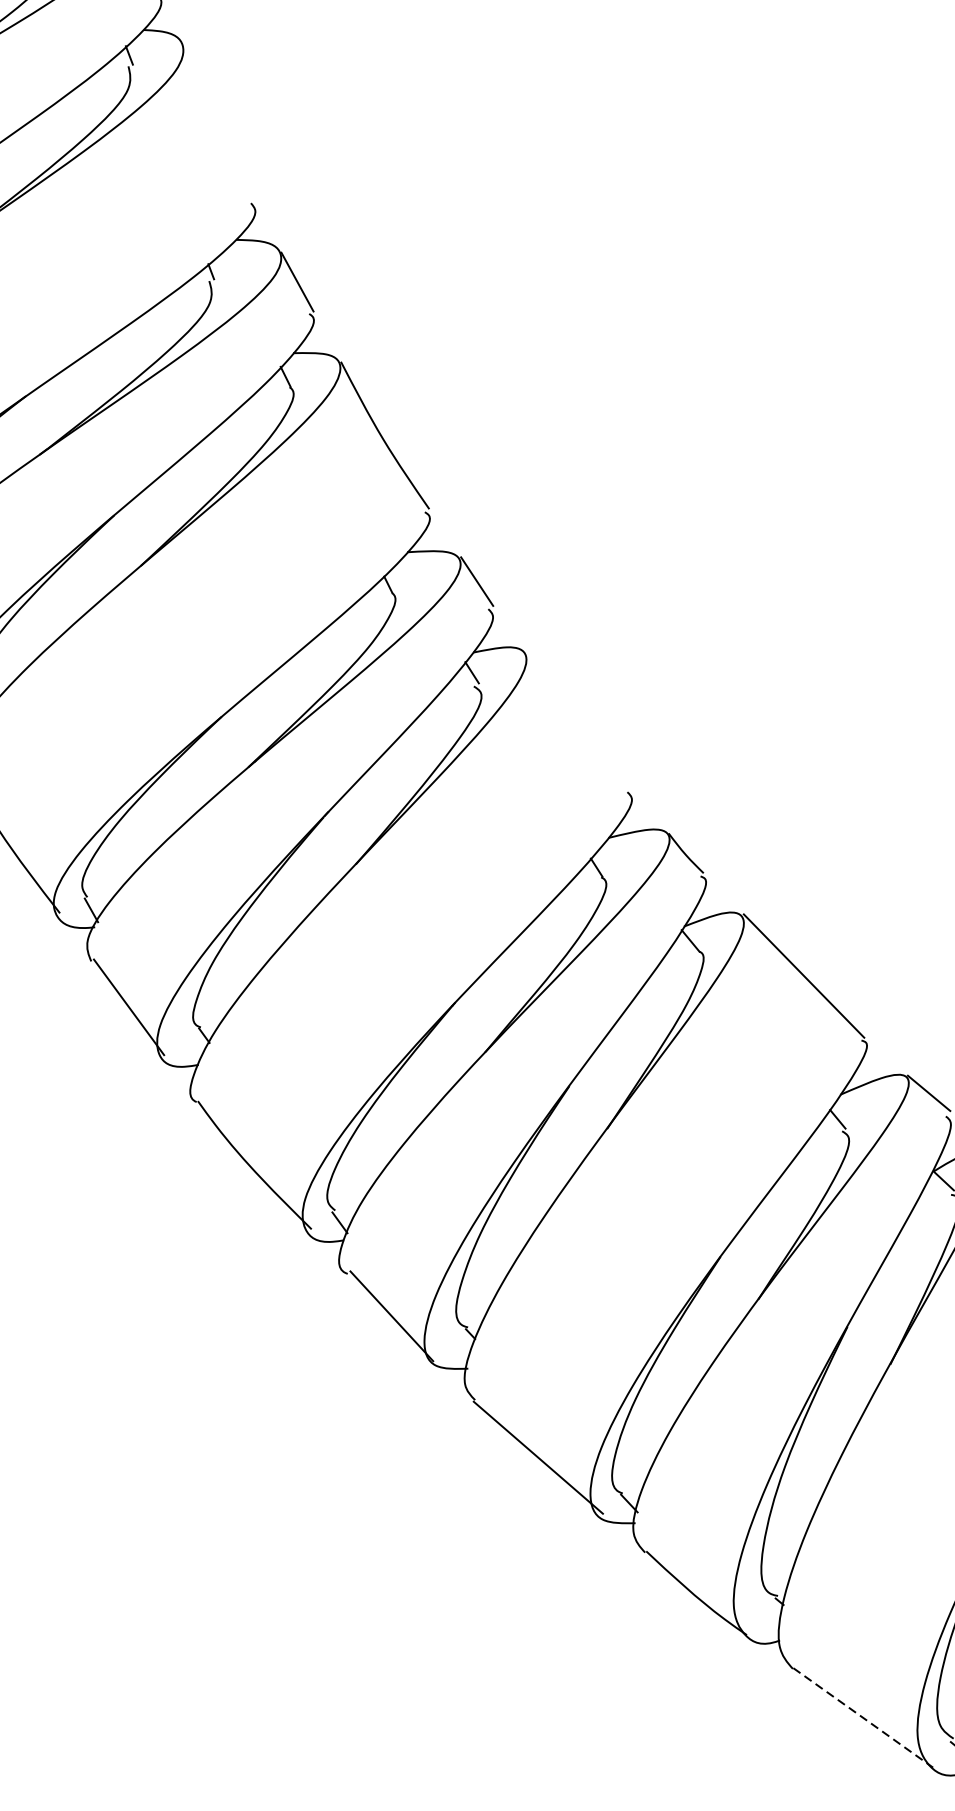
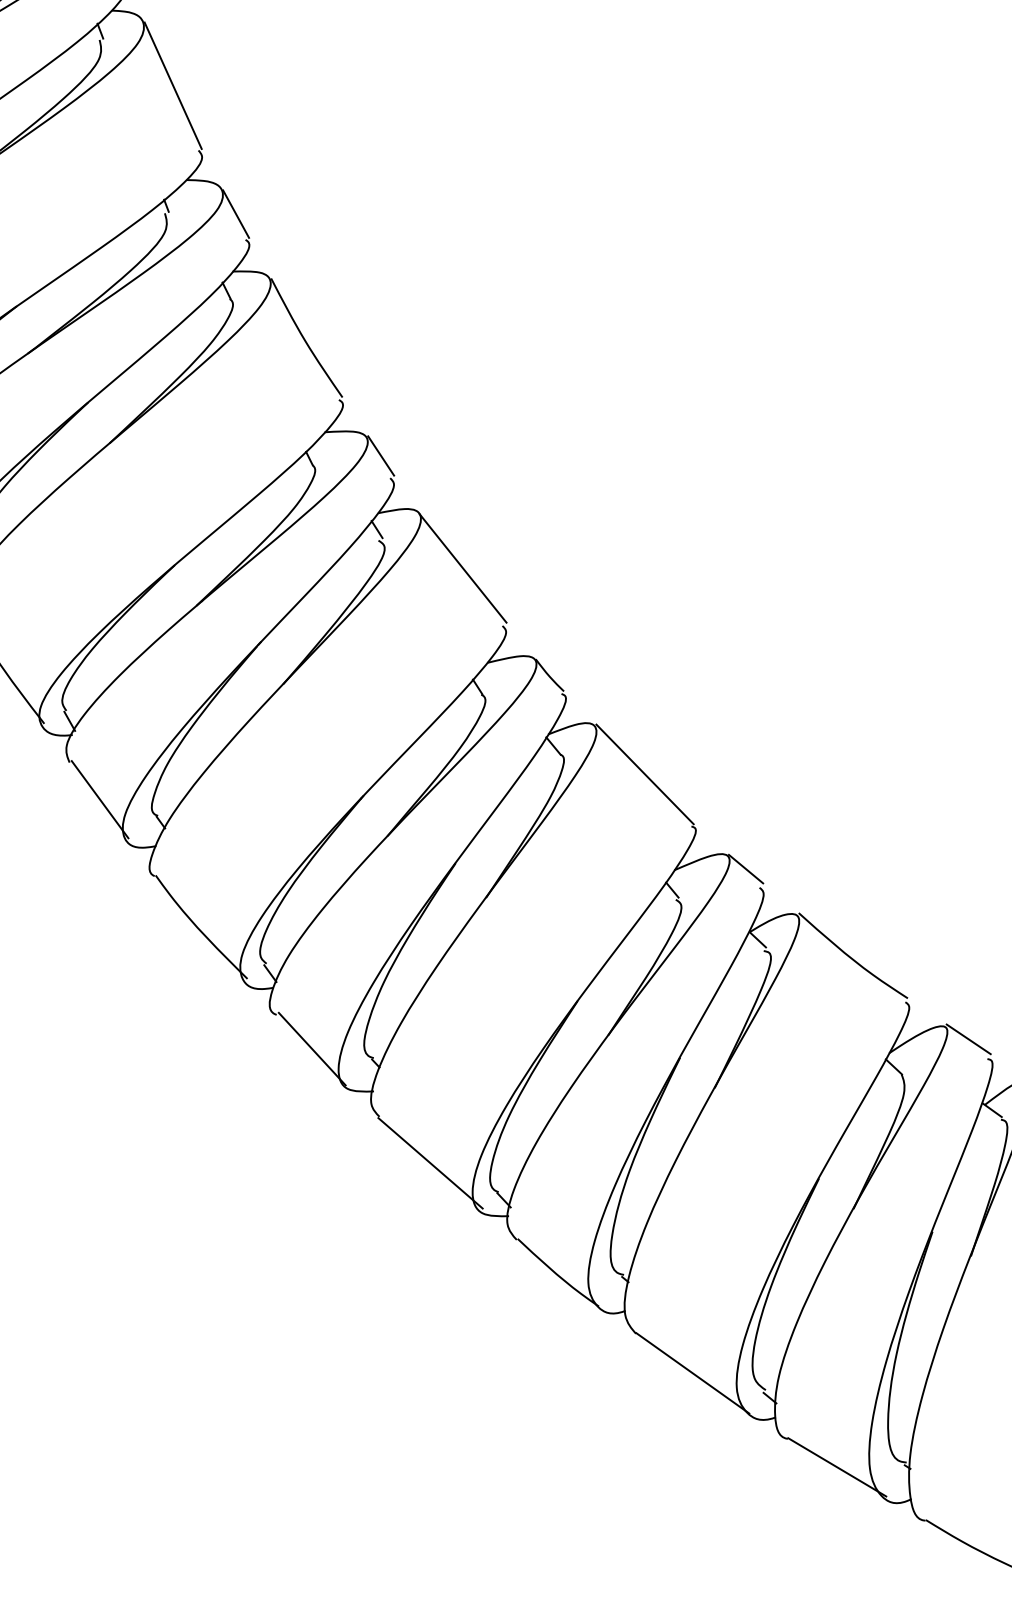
line: (218, 122) -> (172, 85), added
line: (577, 720) -> (462, 568), added
line: (864, 1718) -> (693, 1373), dashed -> solid

